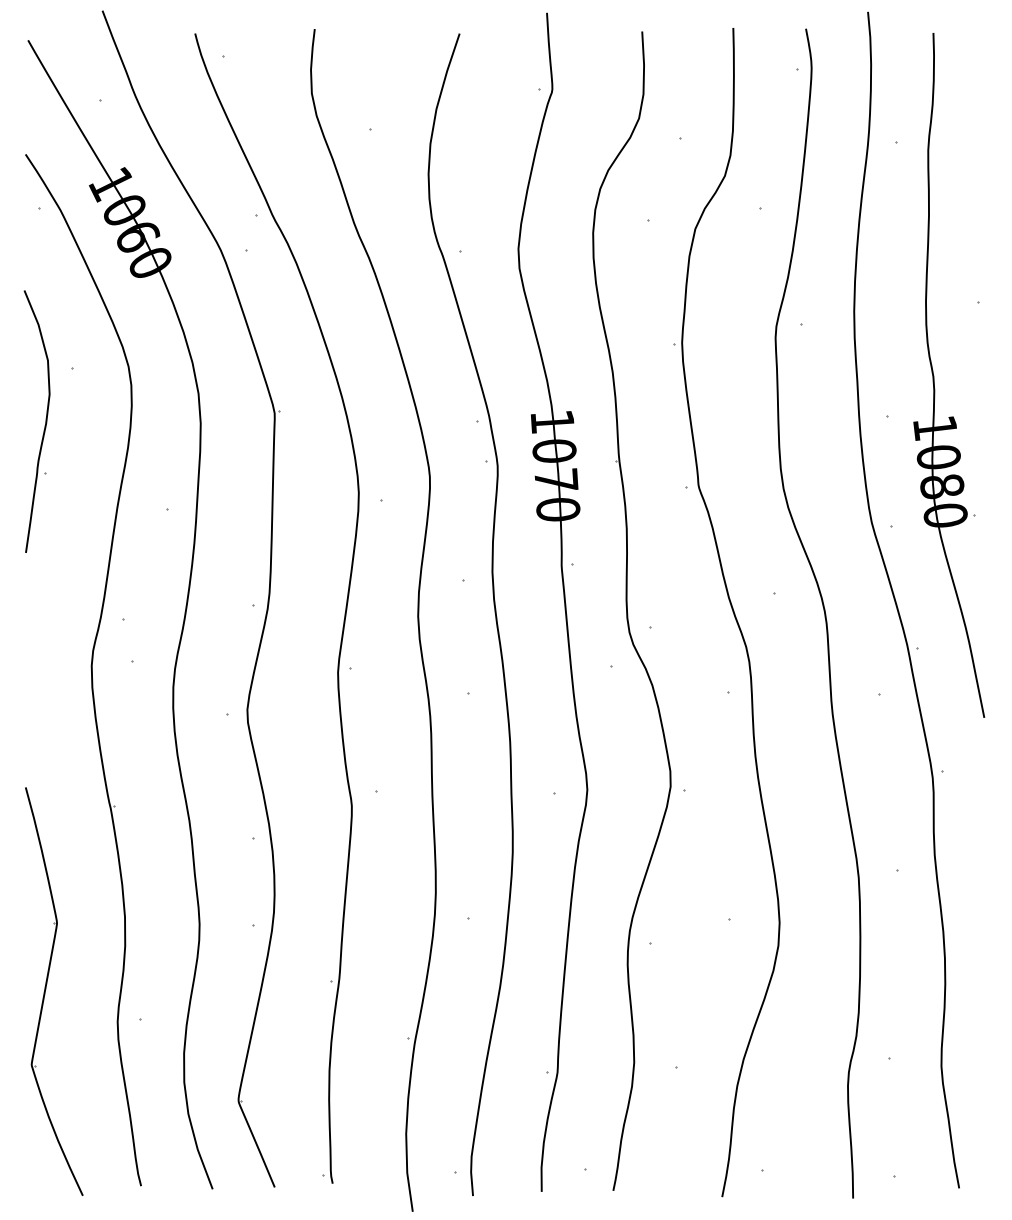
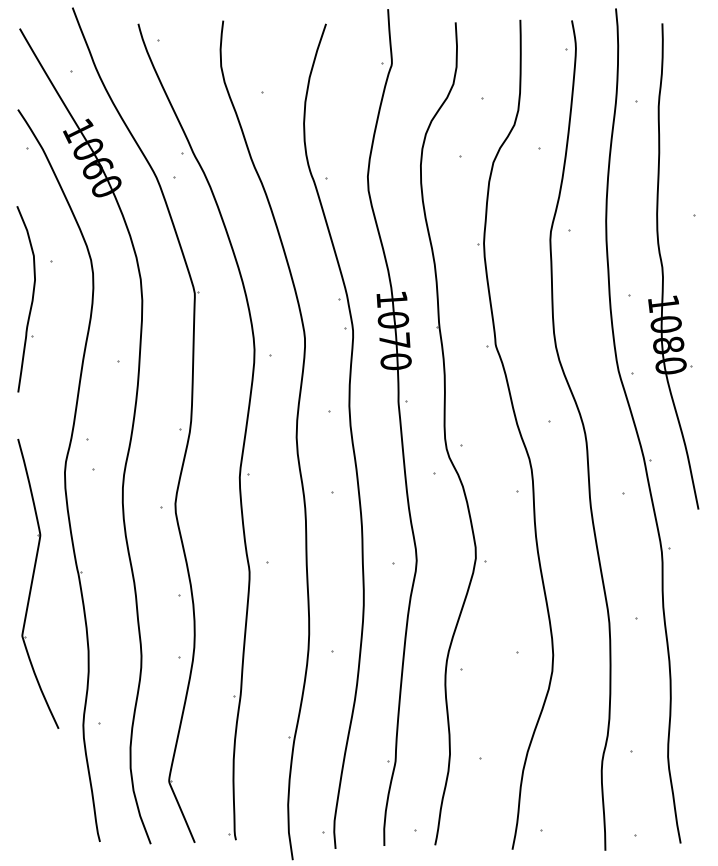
part: (46, 989) -> (32, 582), moved

